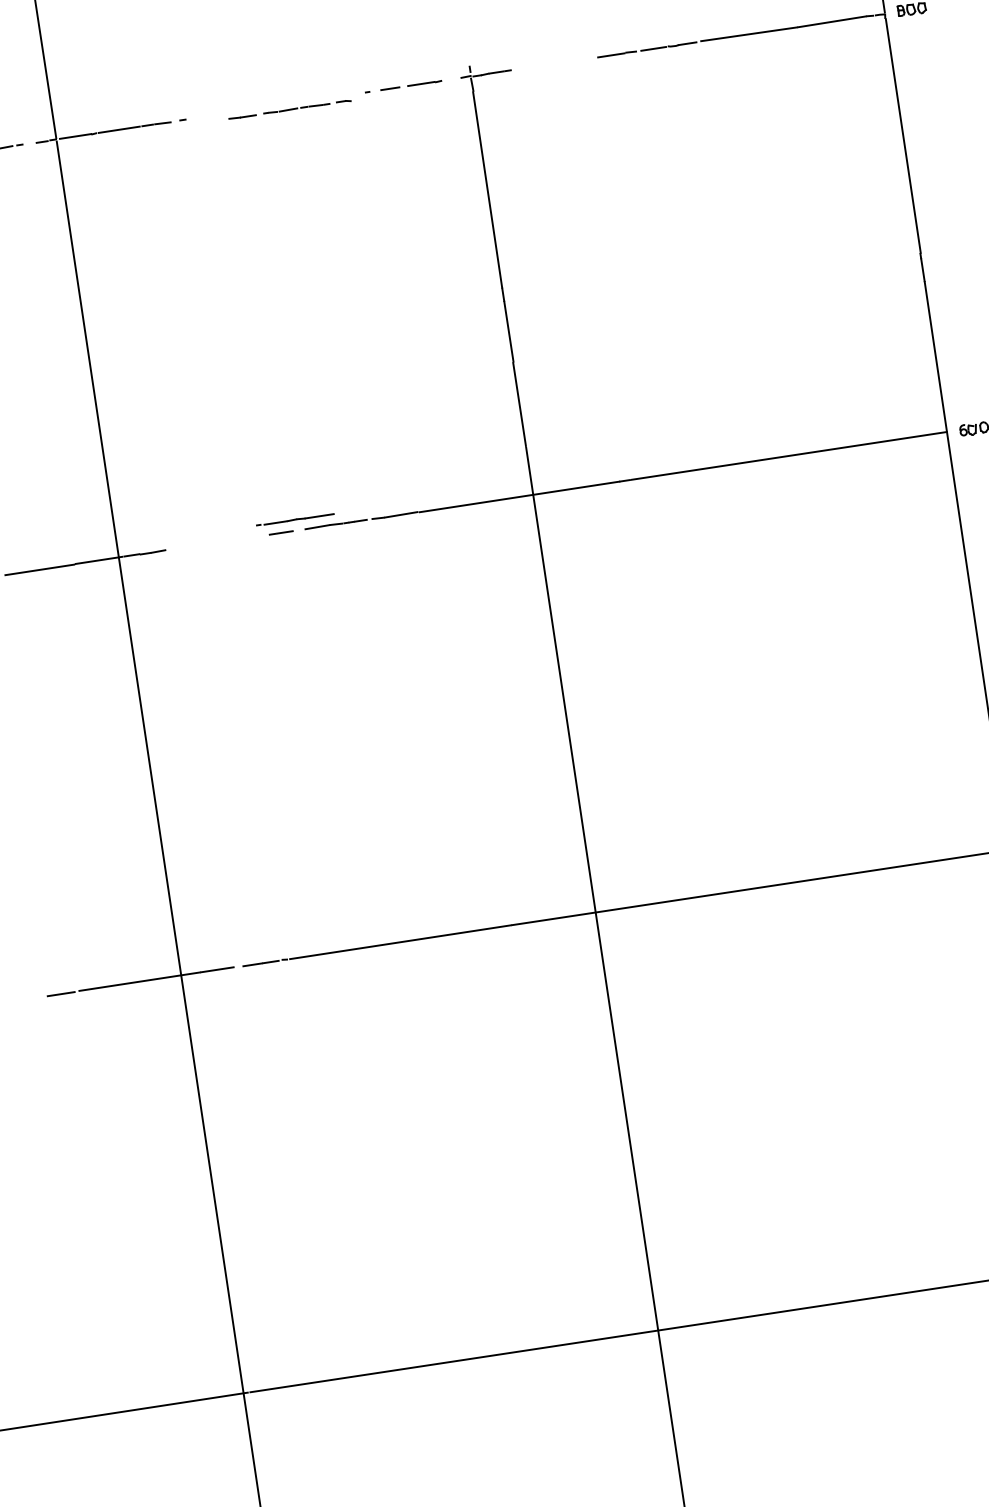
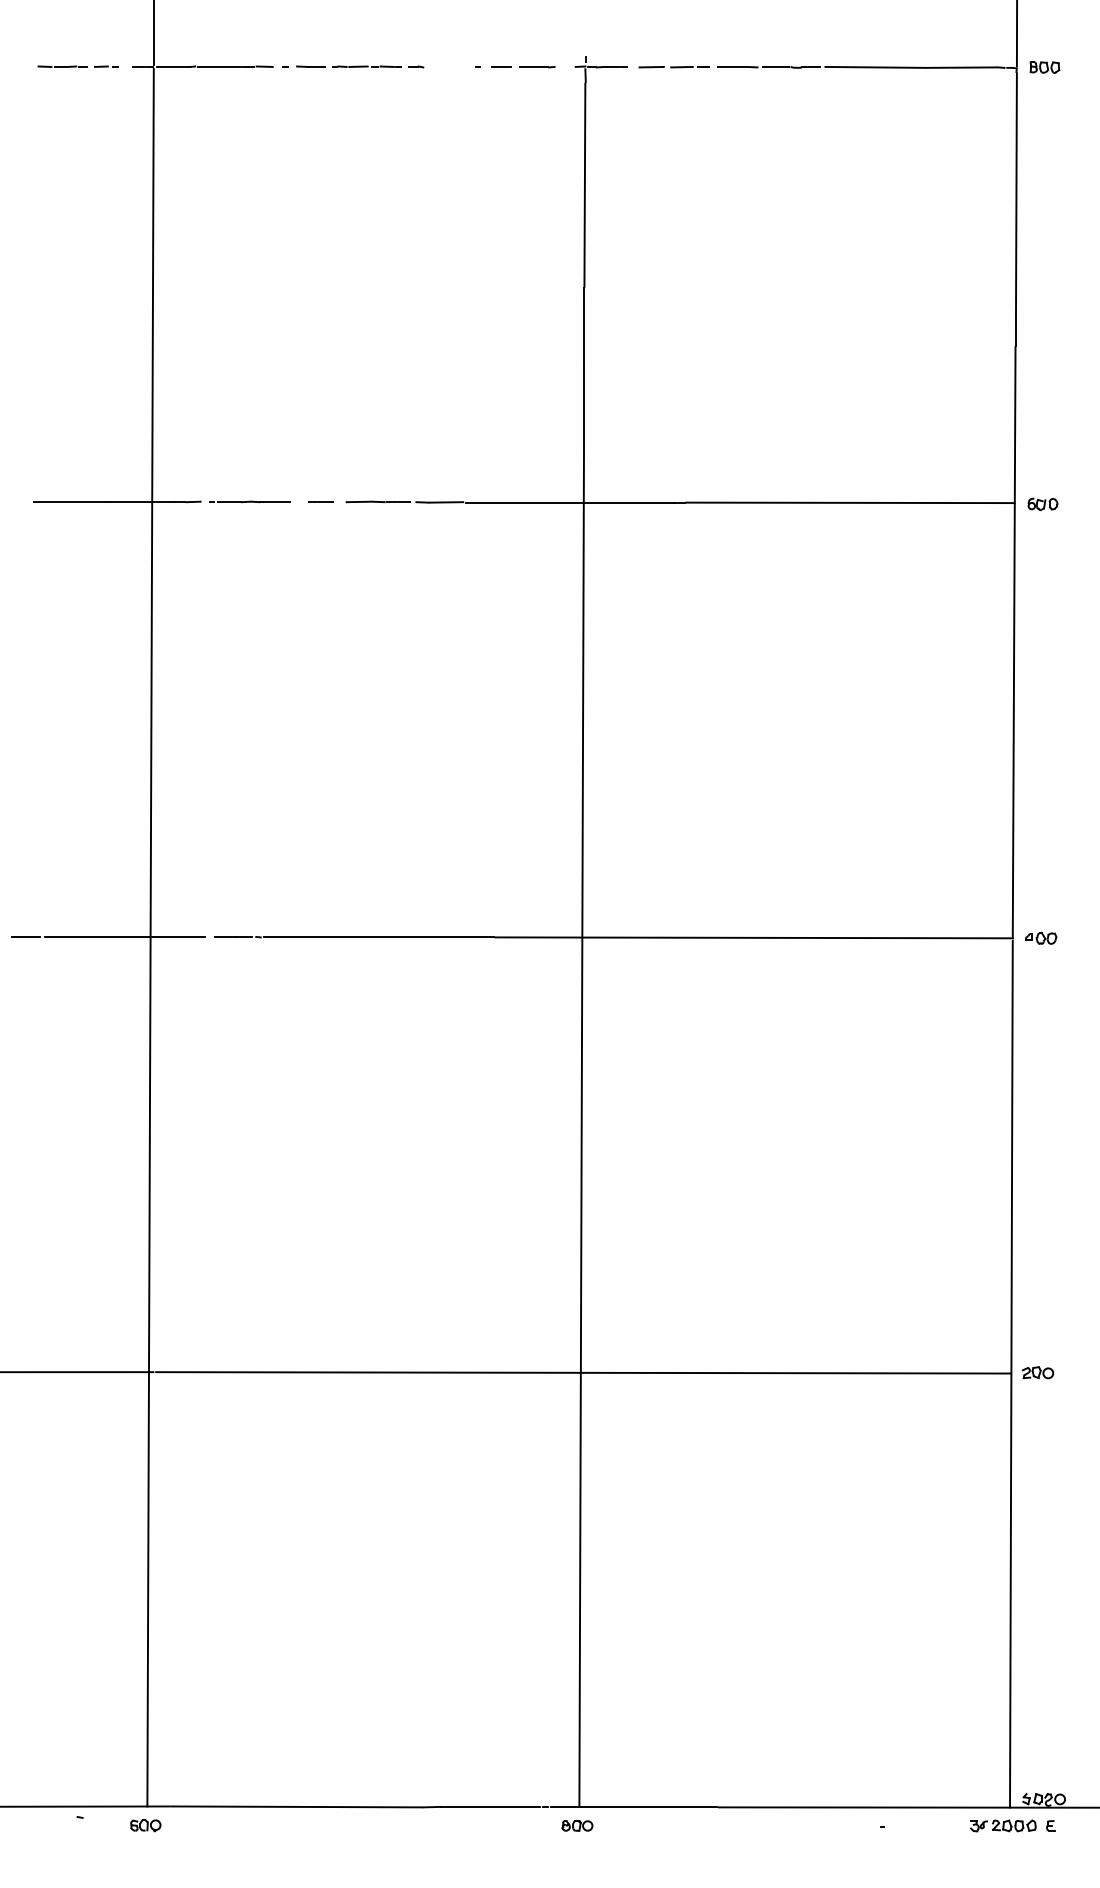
line: (555, 64) -> (673, 67), added
part: (290, 109) -> (360, 66), moved
part: (295, 519) -> (249, 501), moved

